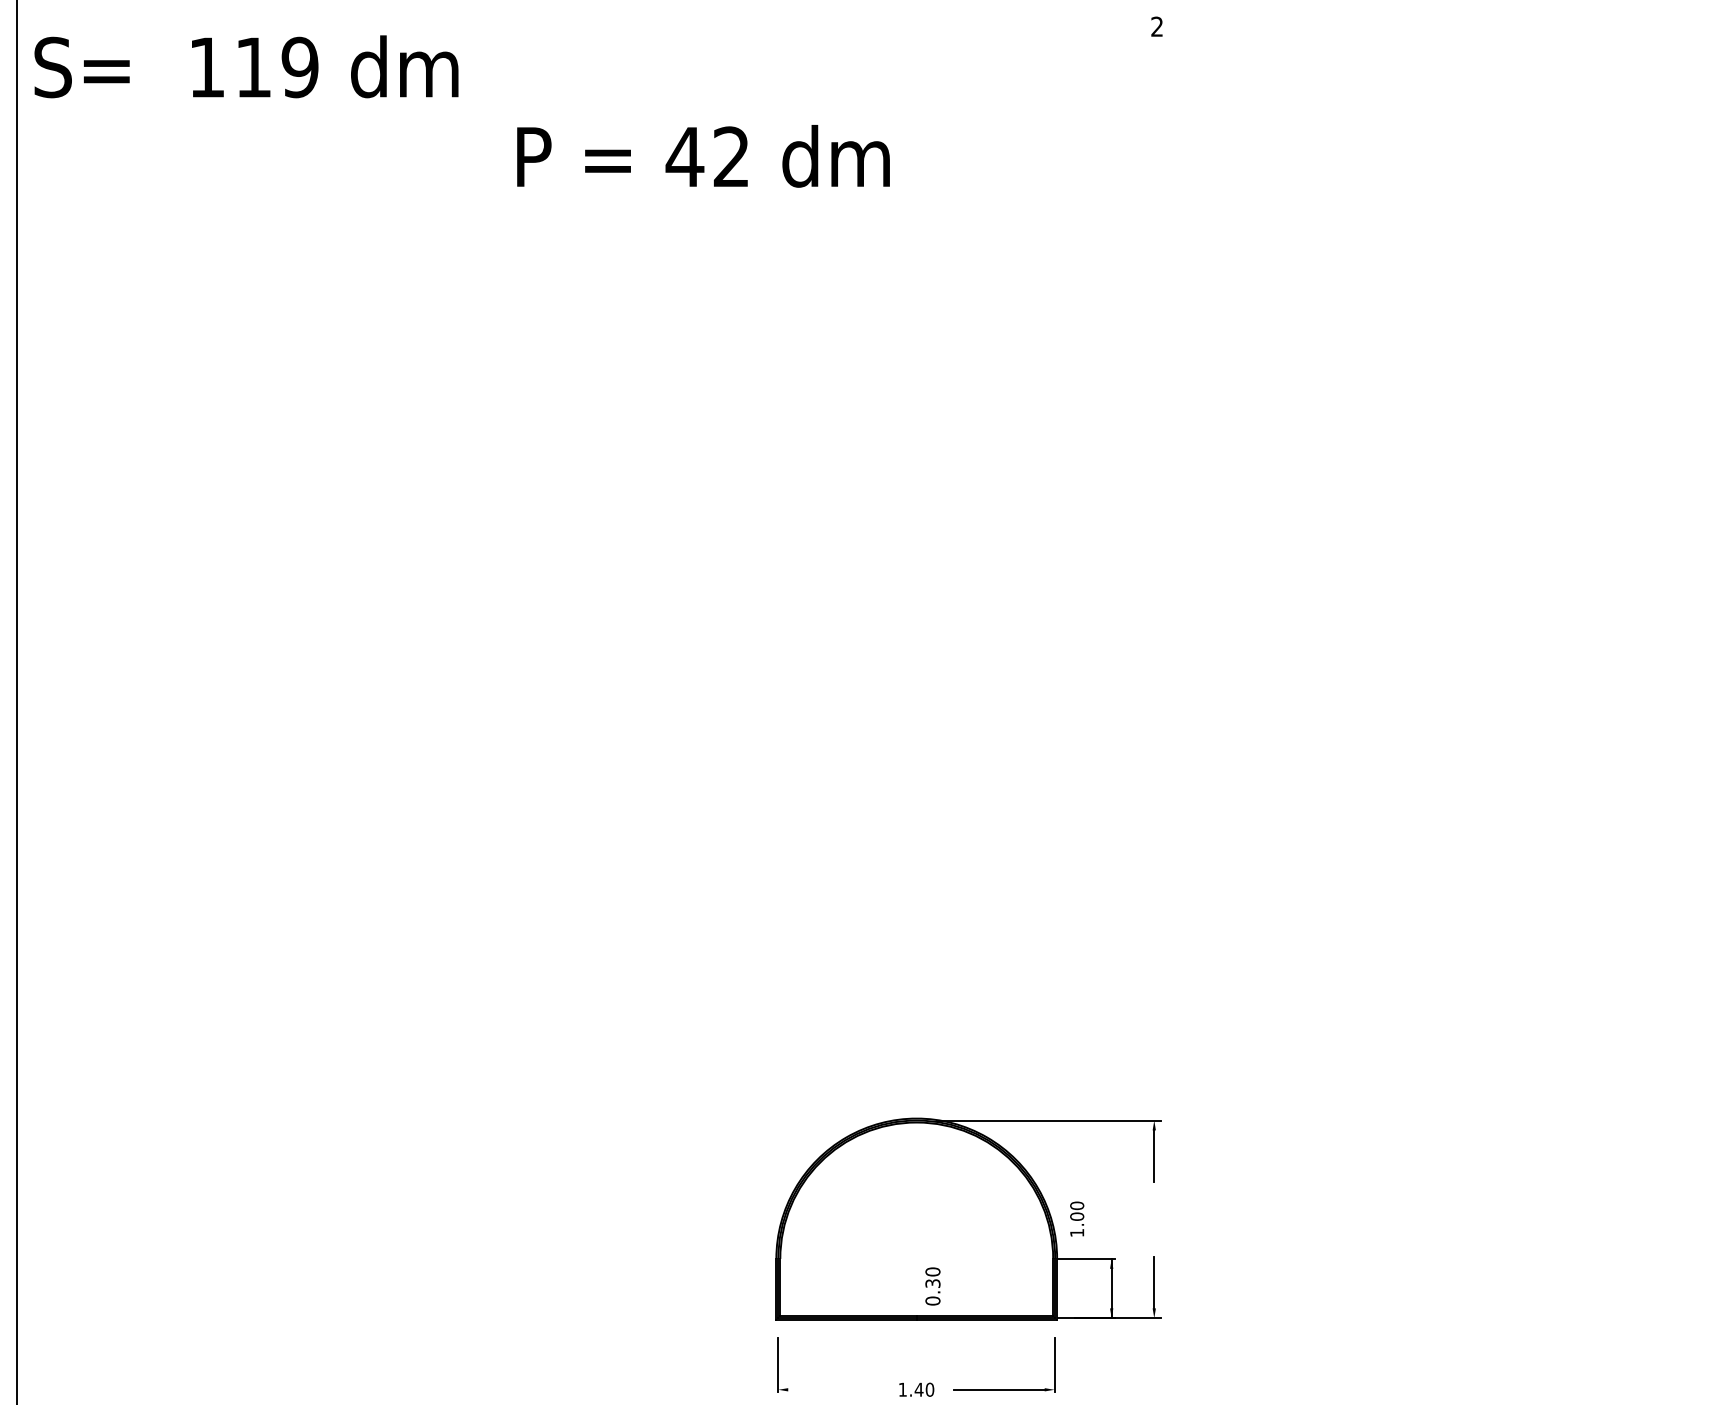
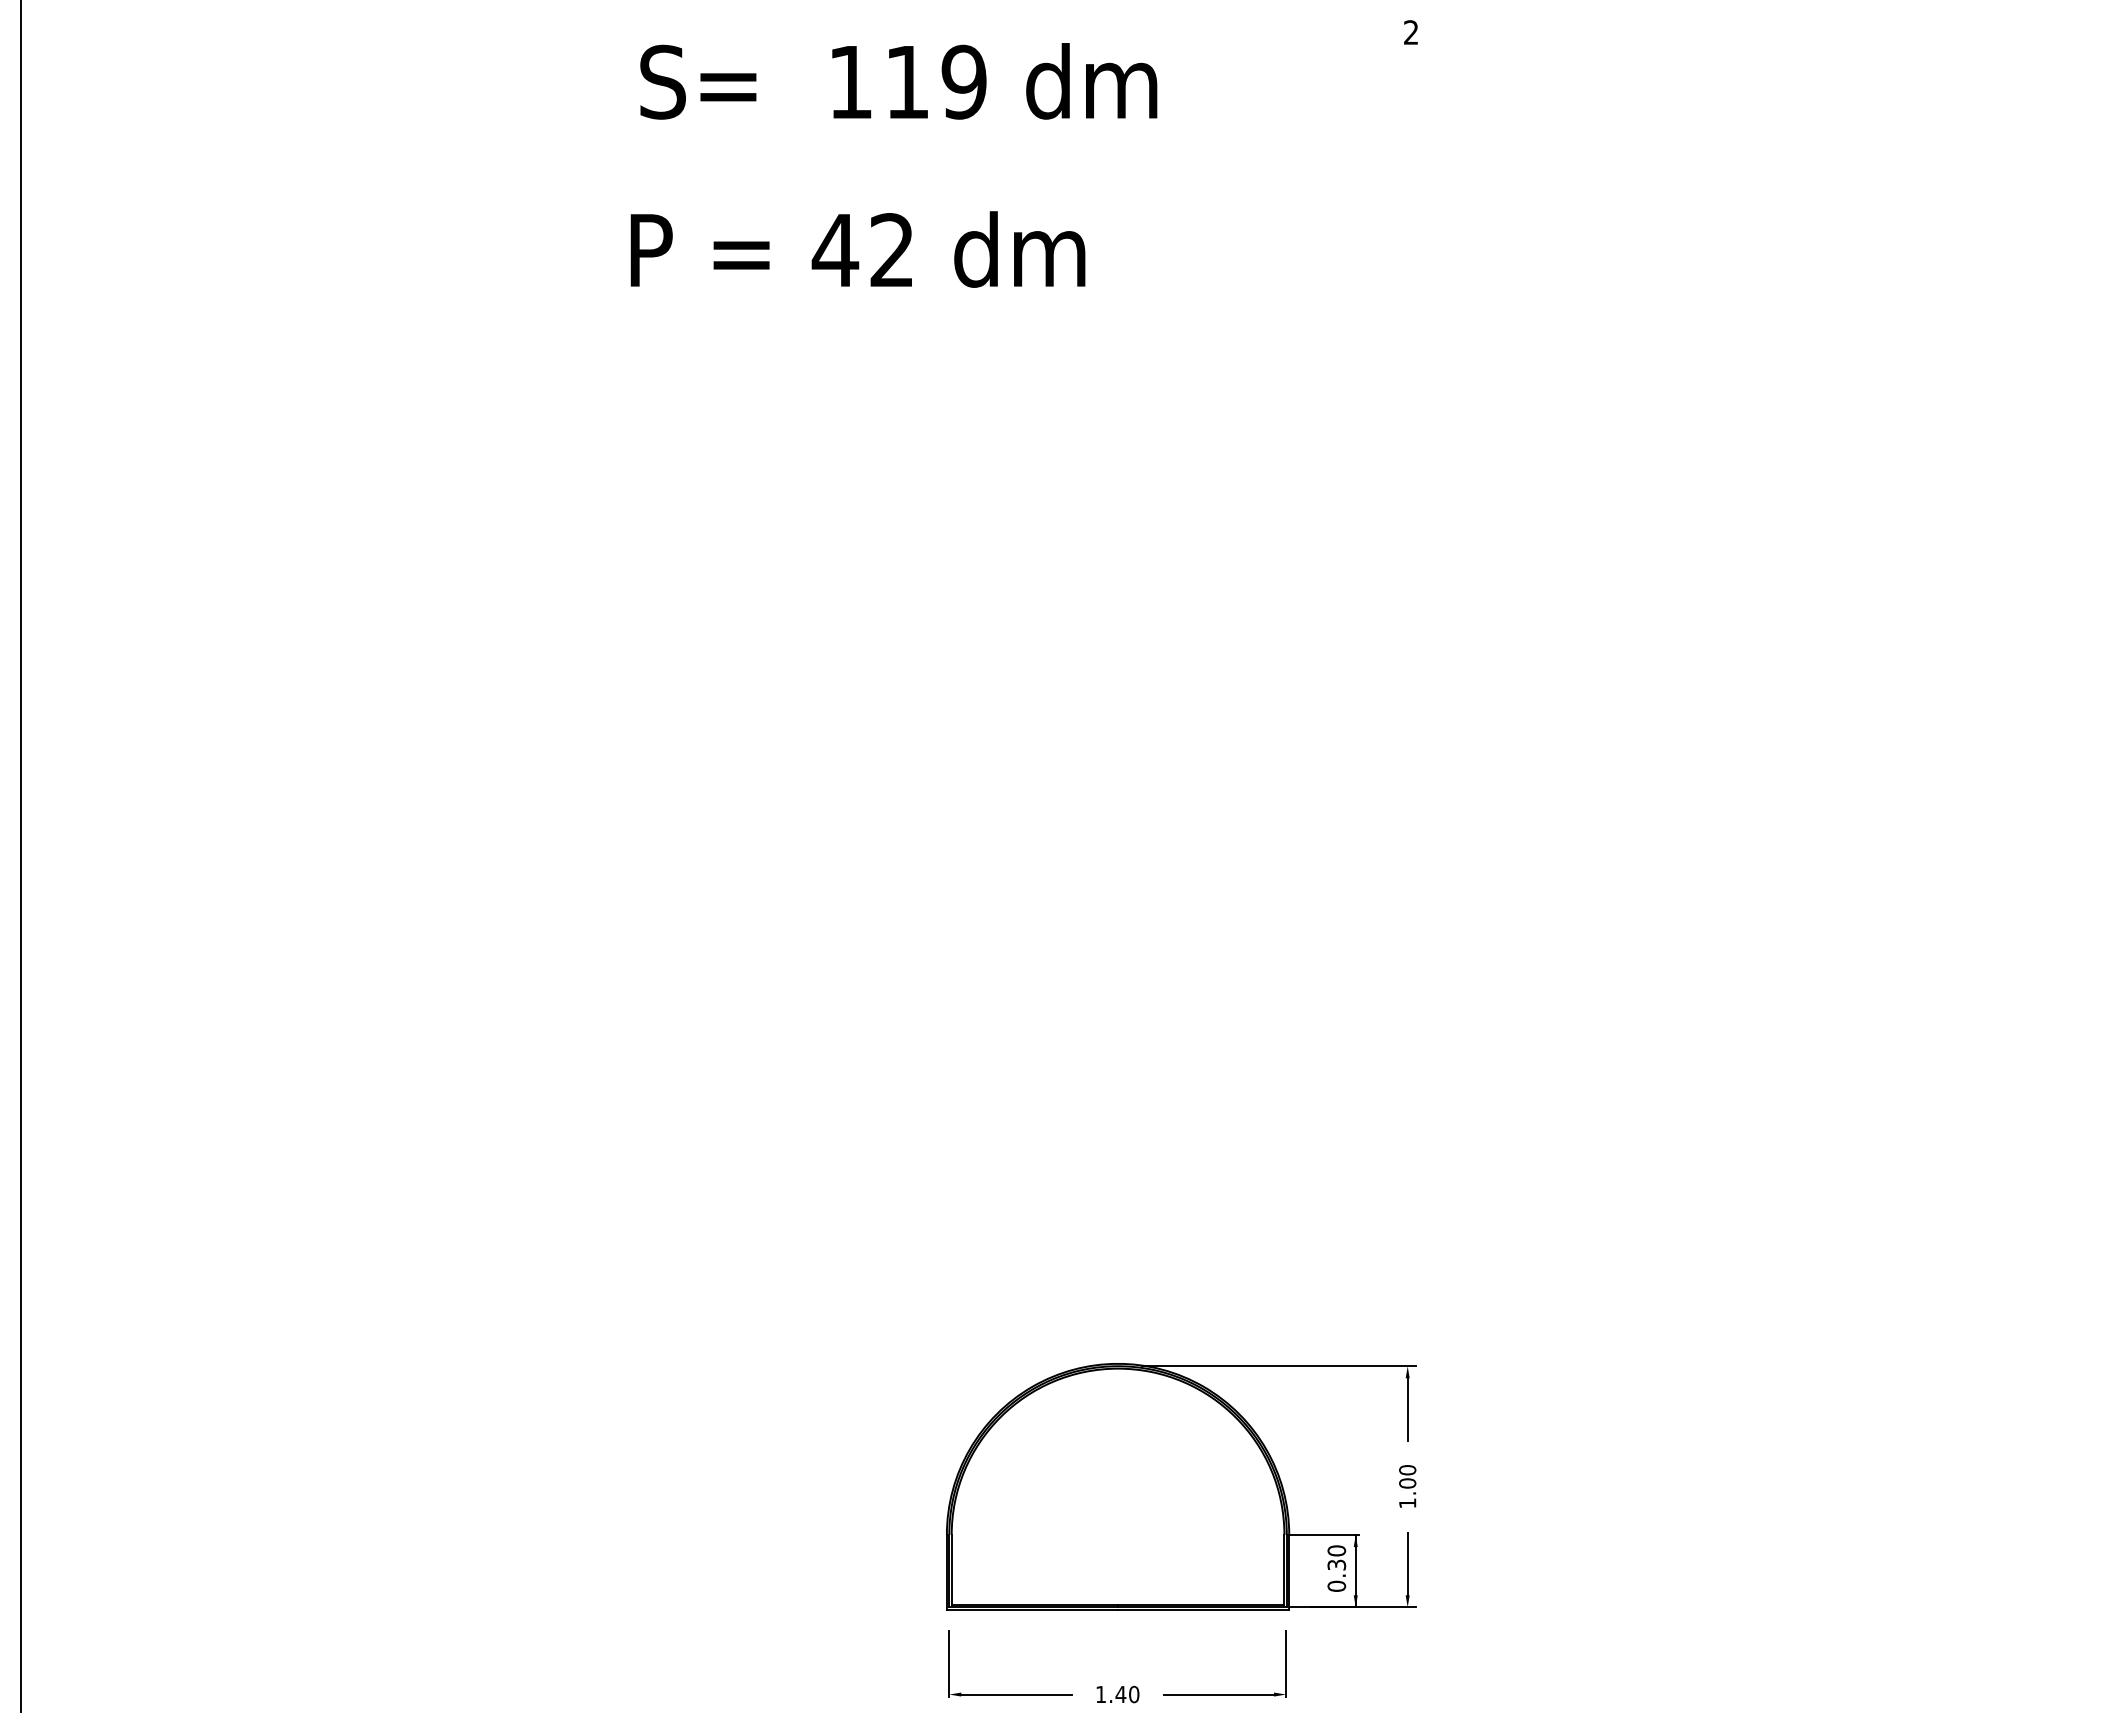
text: (246, 66) -> (898, 81), moved
text: (703, 156) -> (857, 249), moved
text: (1077, 1219) -> (1407, 1486), moved
text: (932, 1286) -> (1336, 1568), moved
line: (833, 1389) -> (1016, 1694), added

